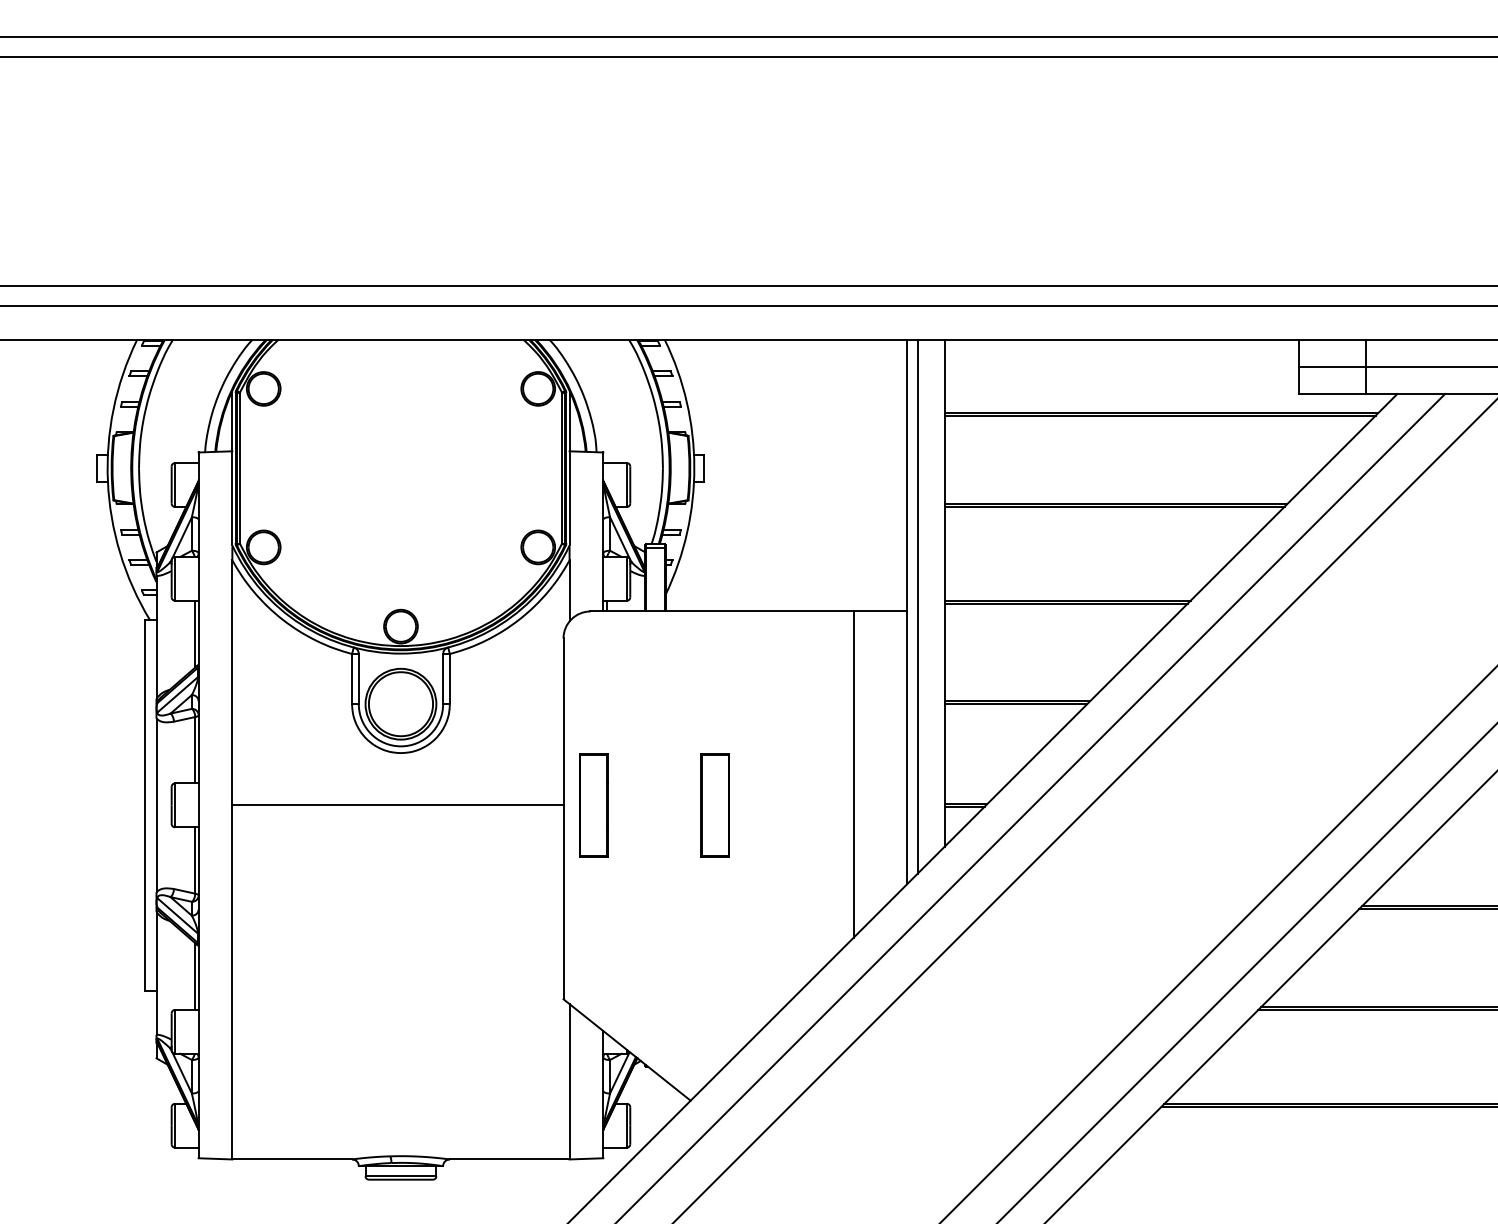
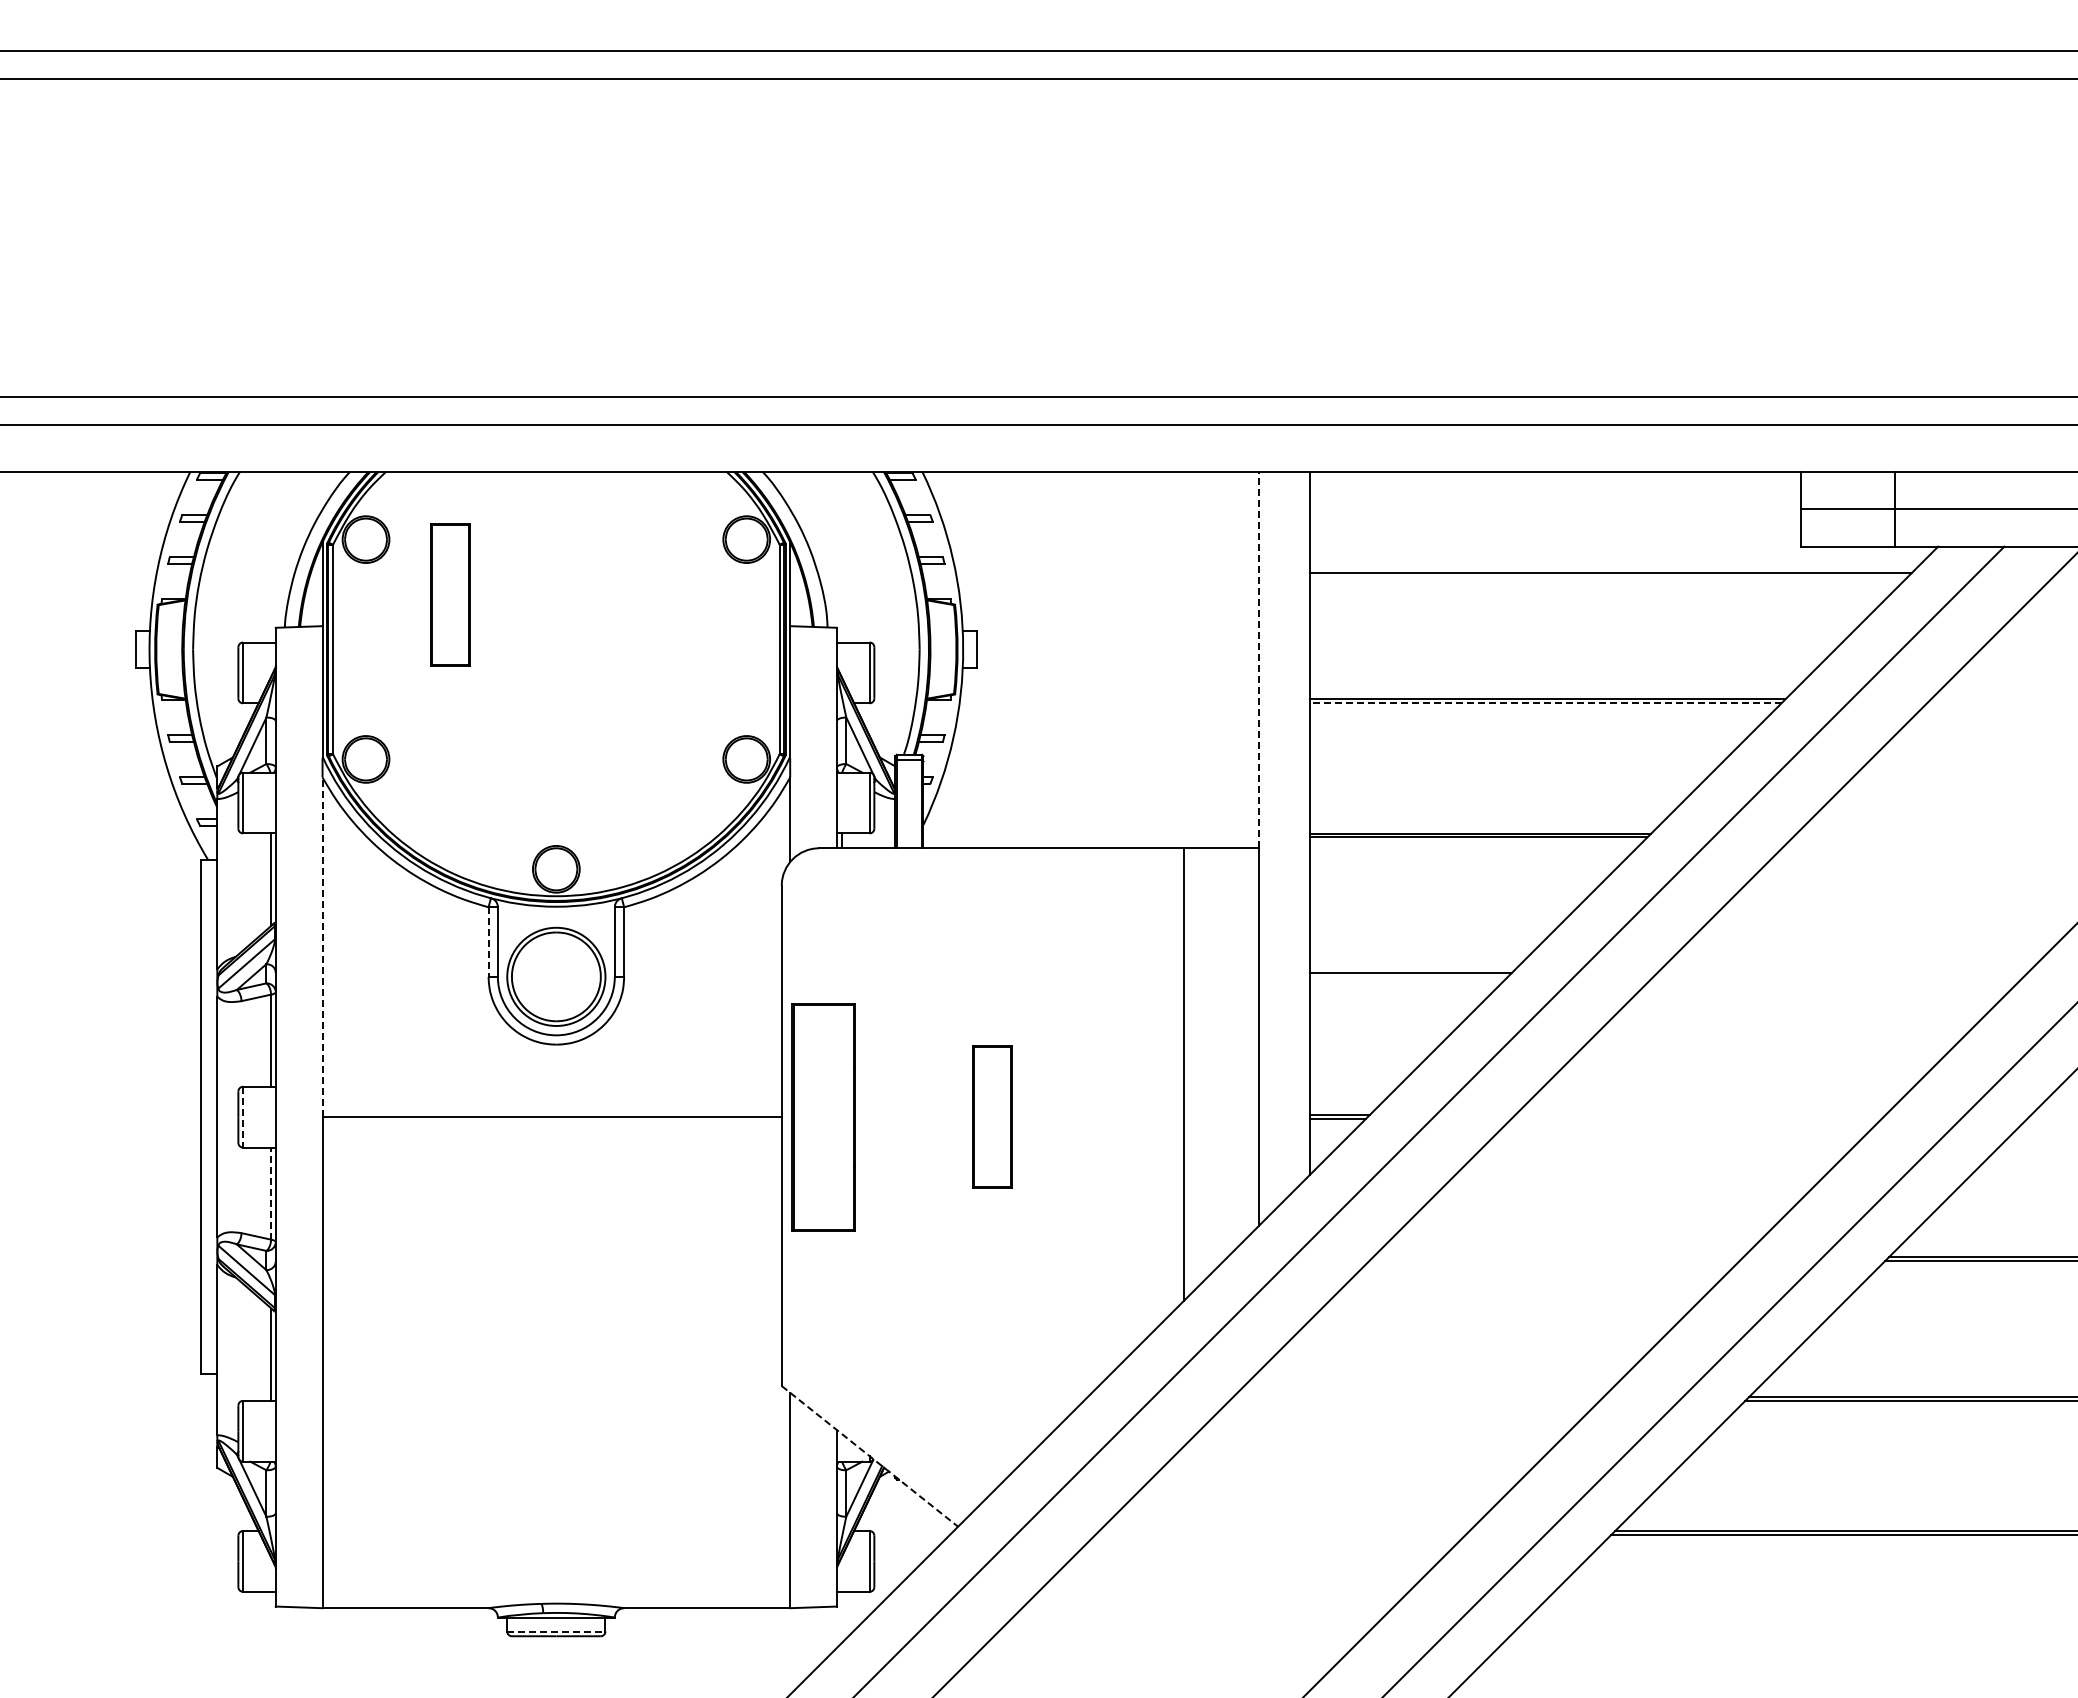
line: (1160, 415) -> (1609, 576), removed
part: (324, 428) -> (450, 594), added
line: (907, 475) -> (1258, 659), solid -> dashed
line: (1114, 507) -> (1545, 703), solid -> dashed
line: (917, 606) -> (1272, 841), removed
line: (352, 679) -> (488, 942), solid -> dashed
line: (232, 683) -> (322, 947), solid -> dashed
line: (1015, 704) -> (1408, 977), removed
part: (593, 804) -> (823, 1116), size x1.6
line: (175, 805) -> (243, 1117), solid -> dashed
line: (195, 860) -> (271, 1193), solid -> dashed
line: (626, 1050) -> (869, 1456), solid -> dashed
line: (401, 1176) -> (556, 1631), solid -> dashed

